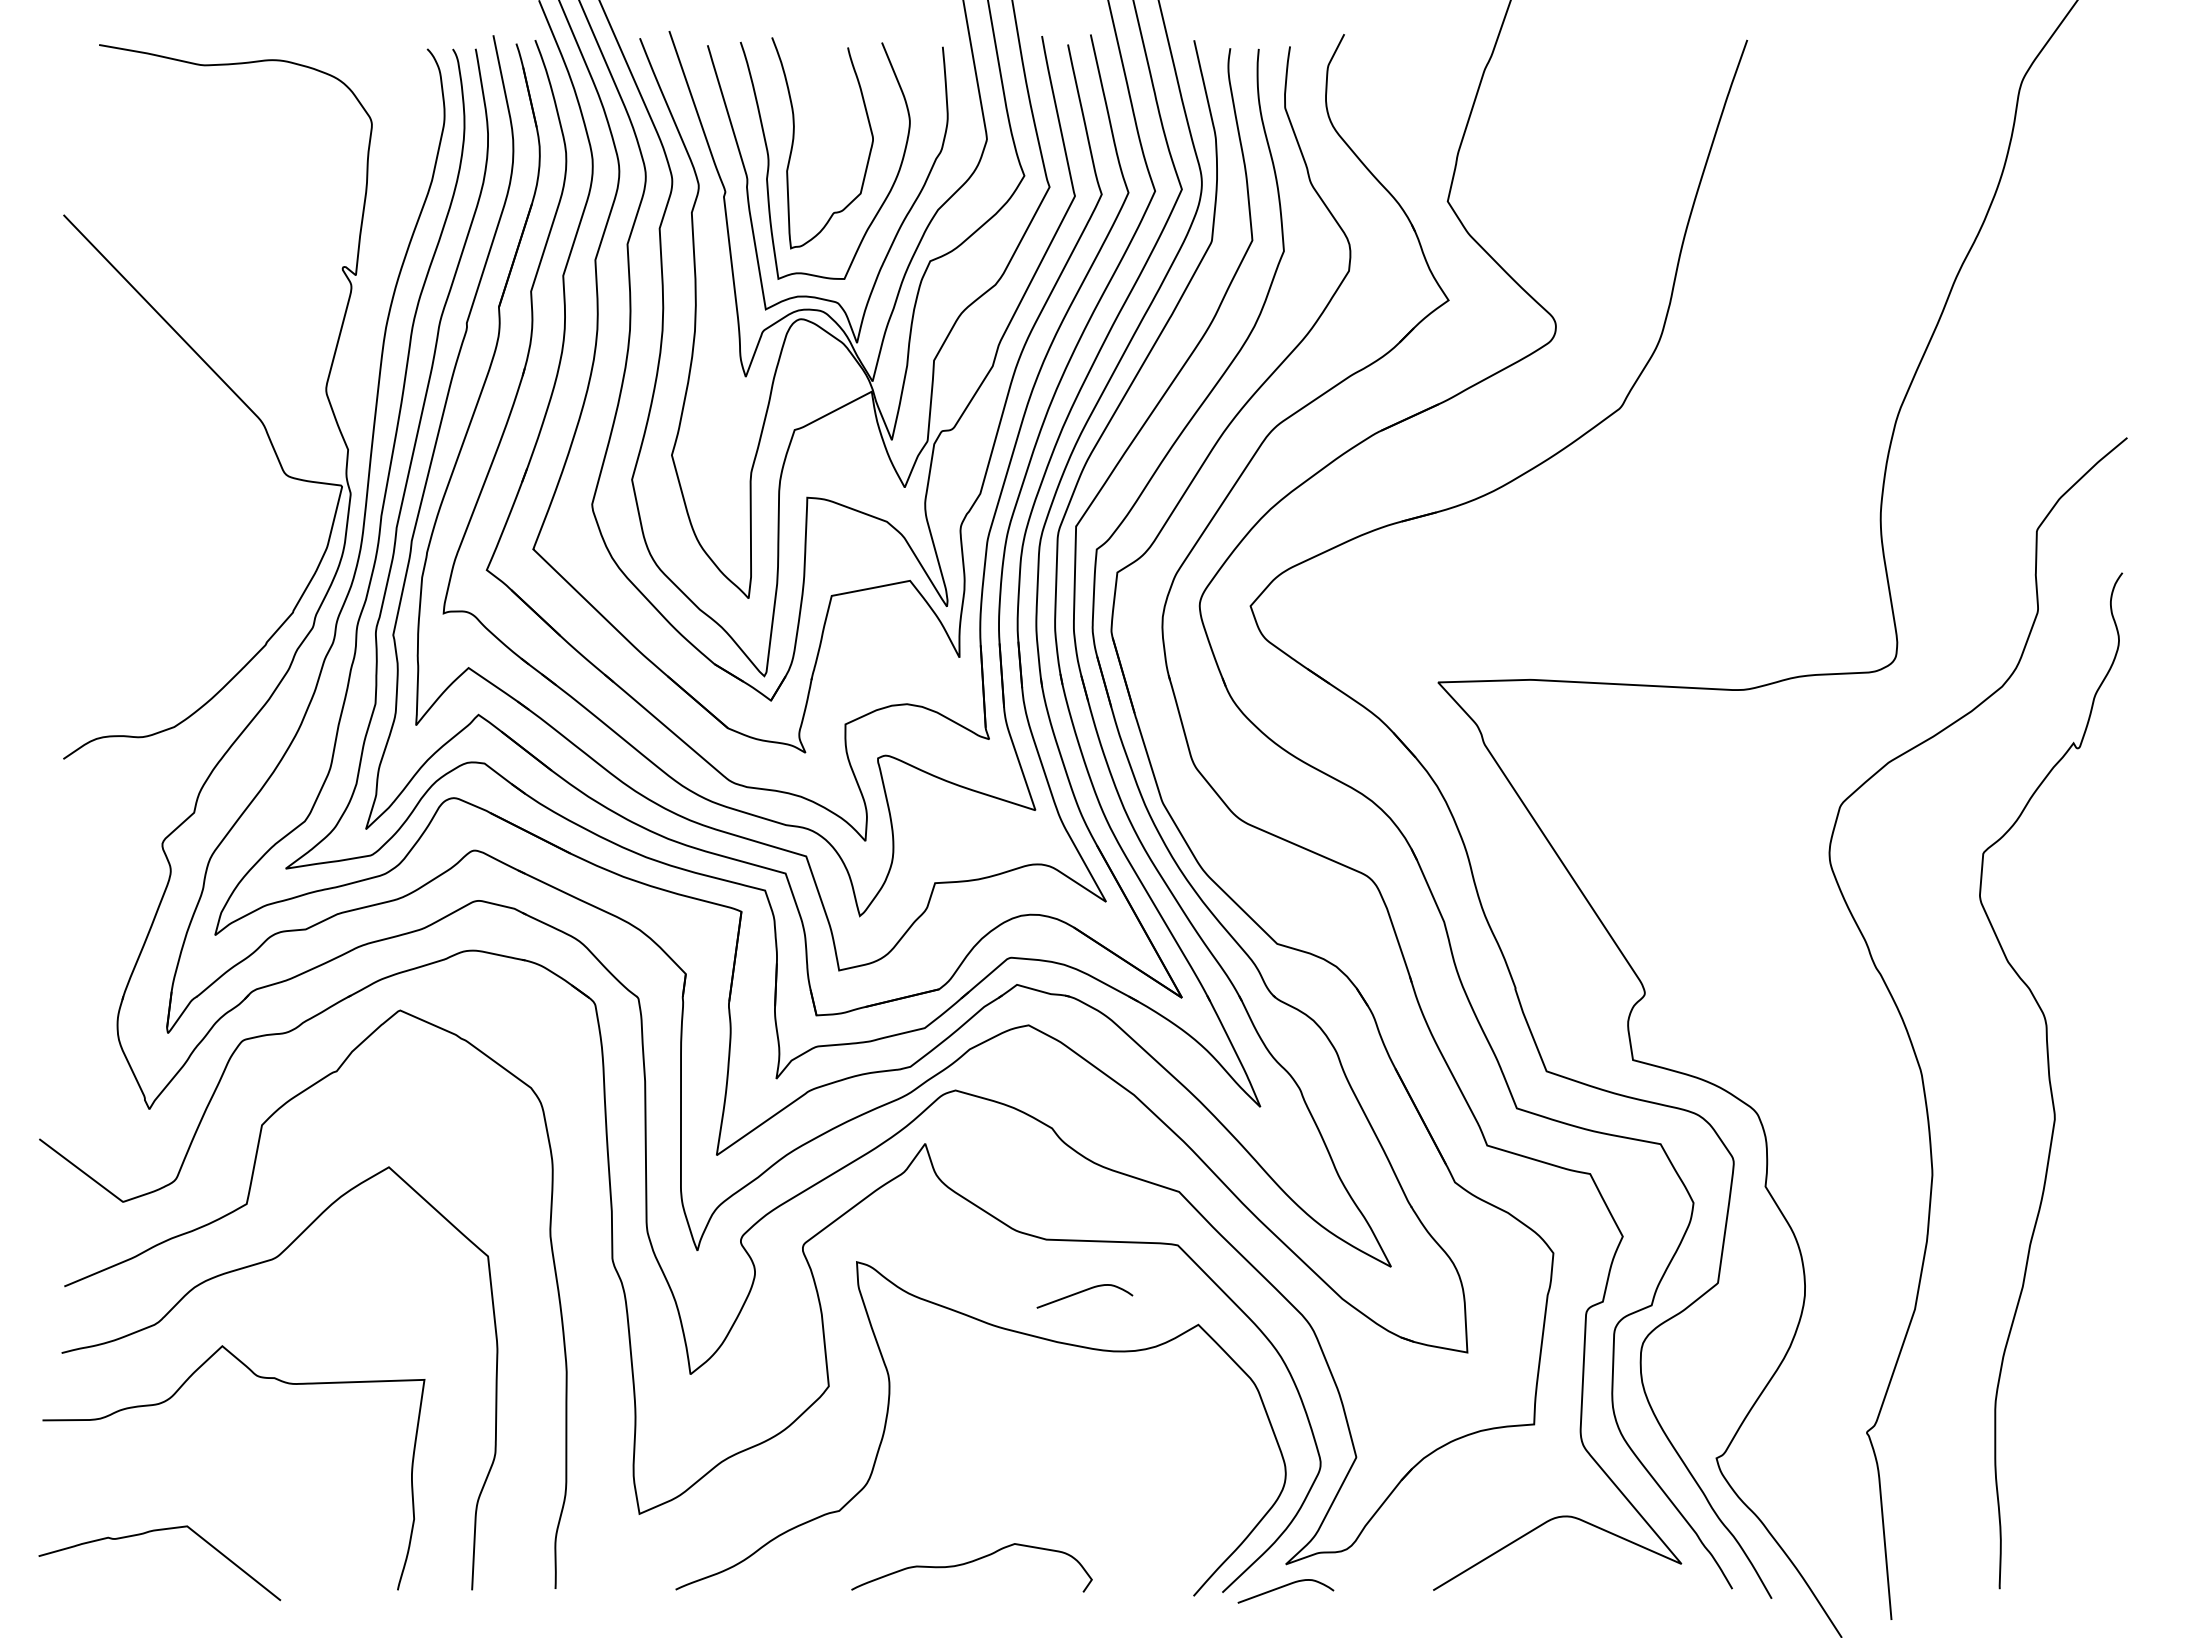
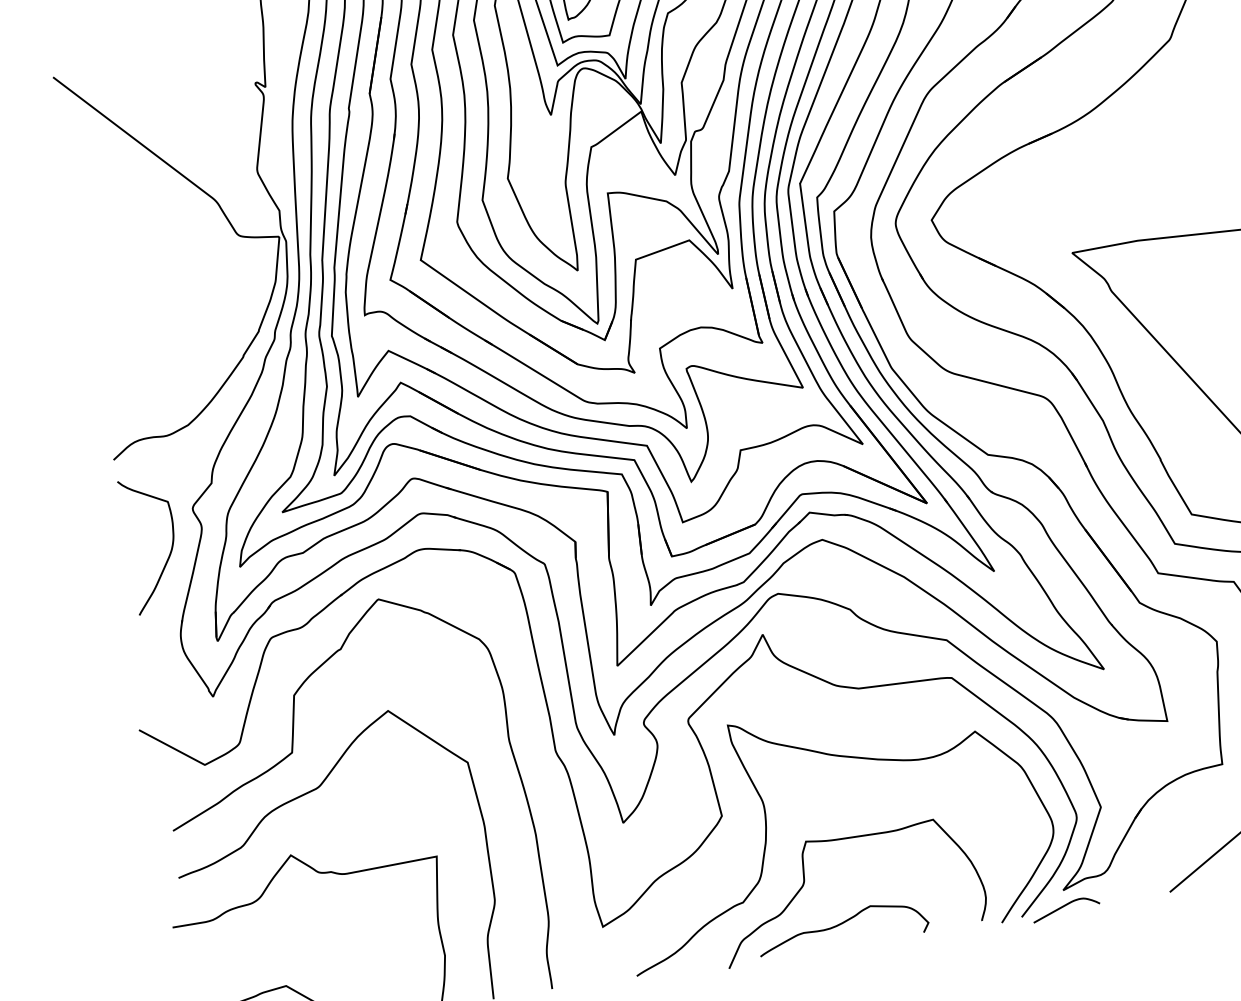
curve: (124, 892) -> (171, 547), added
curve: (1082, 1292) -> (889, 721), removed
curve: (928, 1498) -> (804, 883), added

